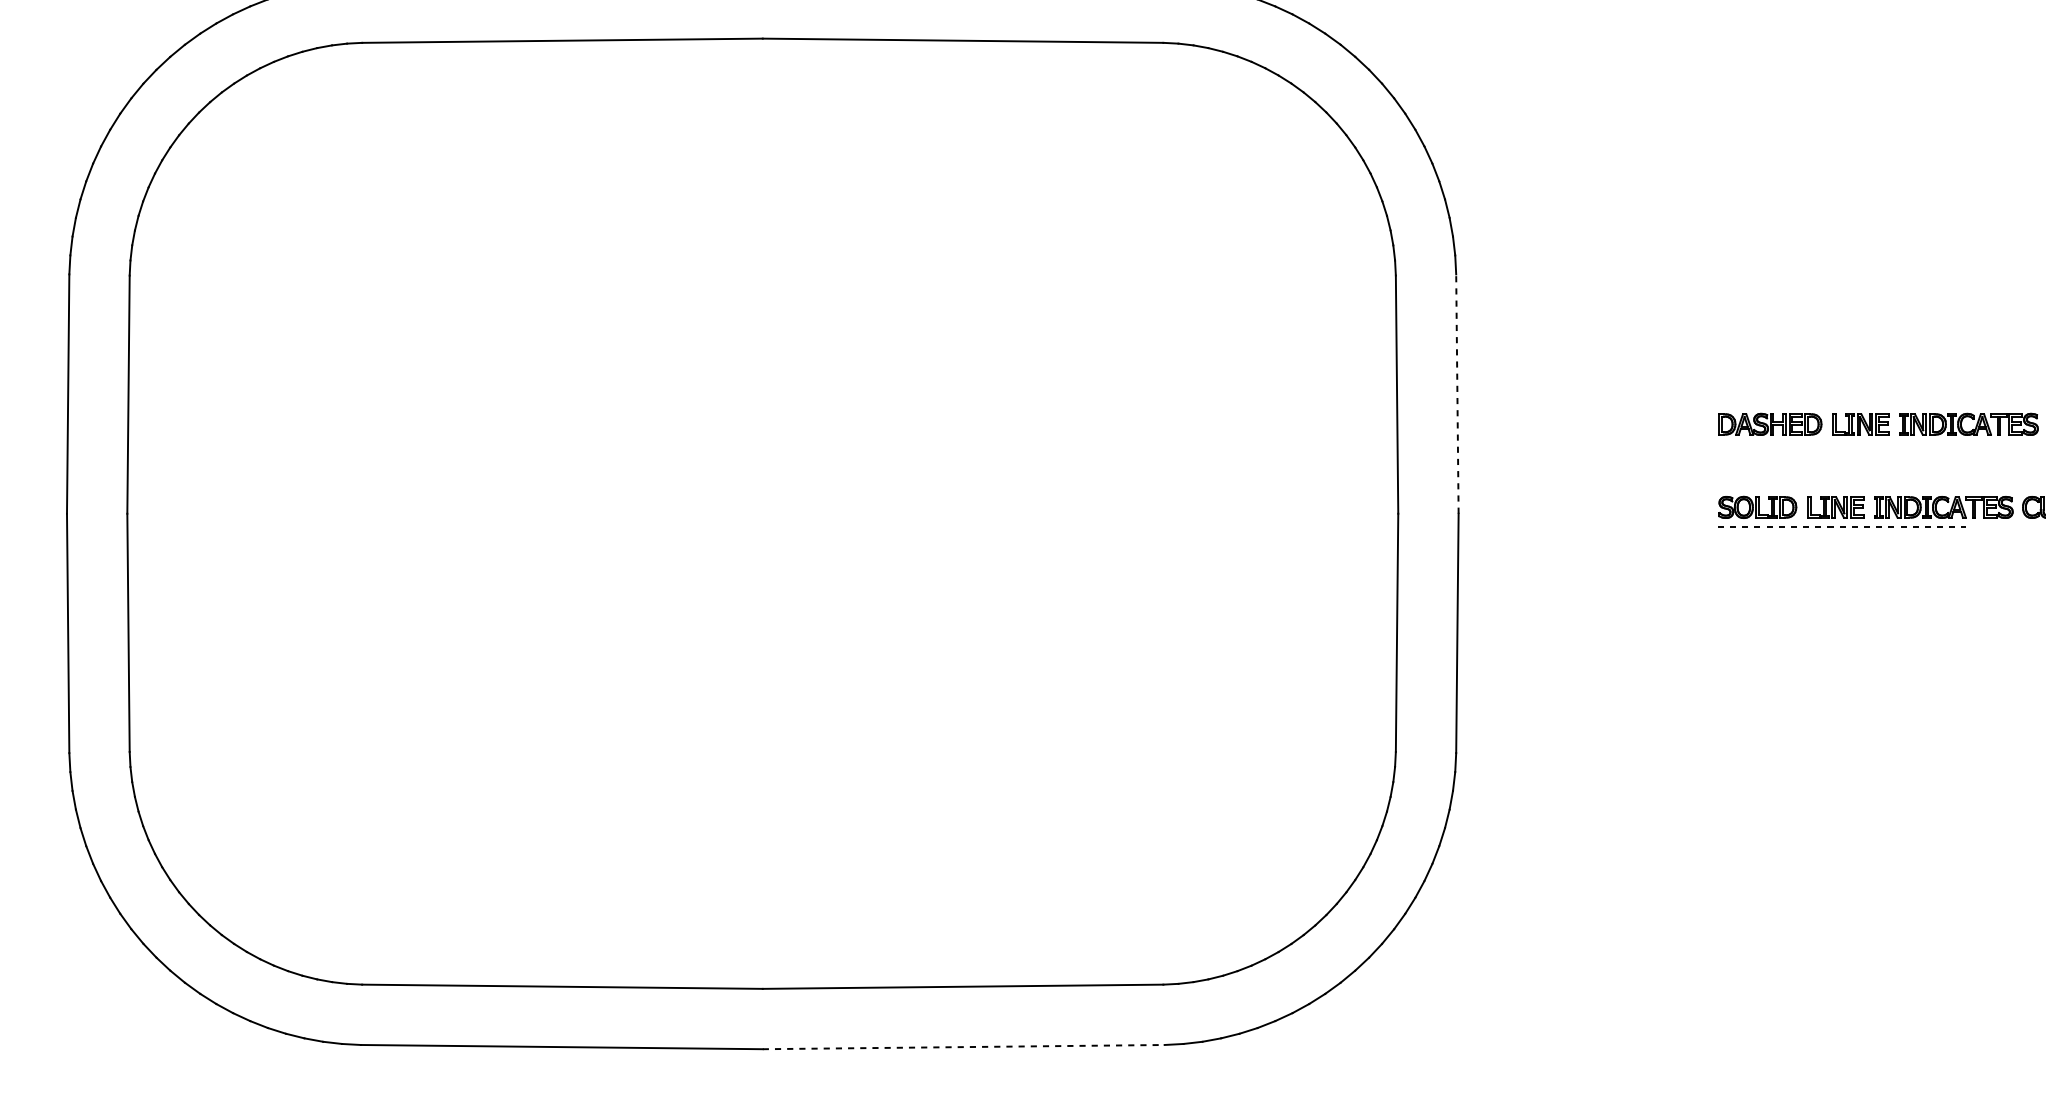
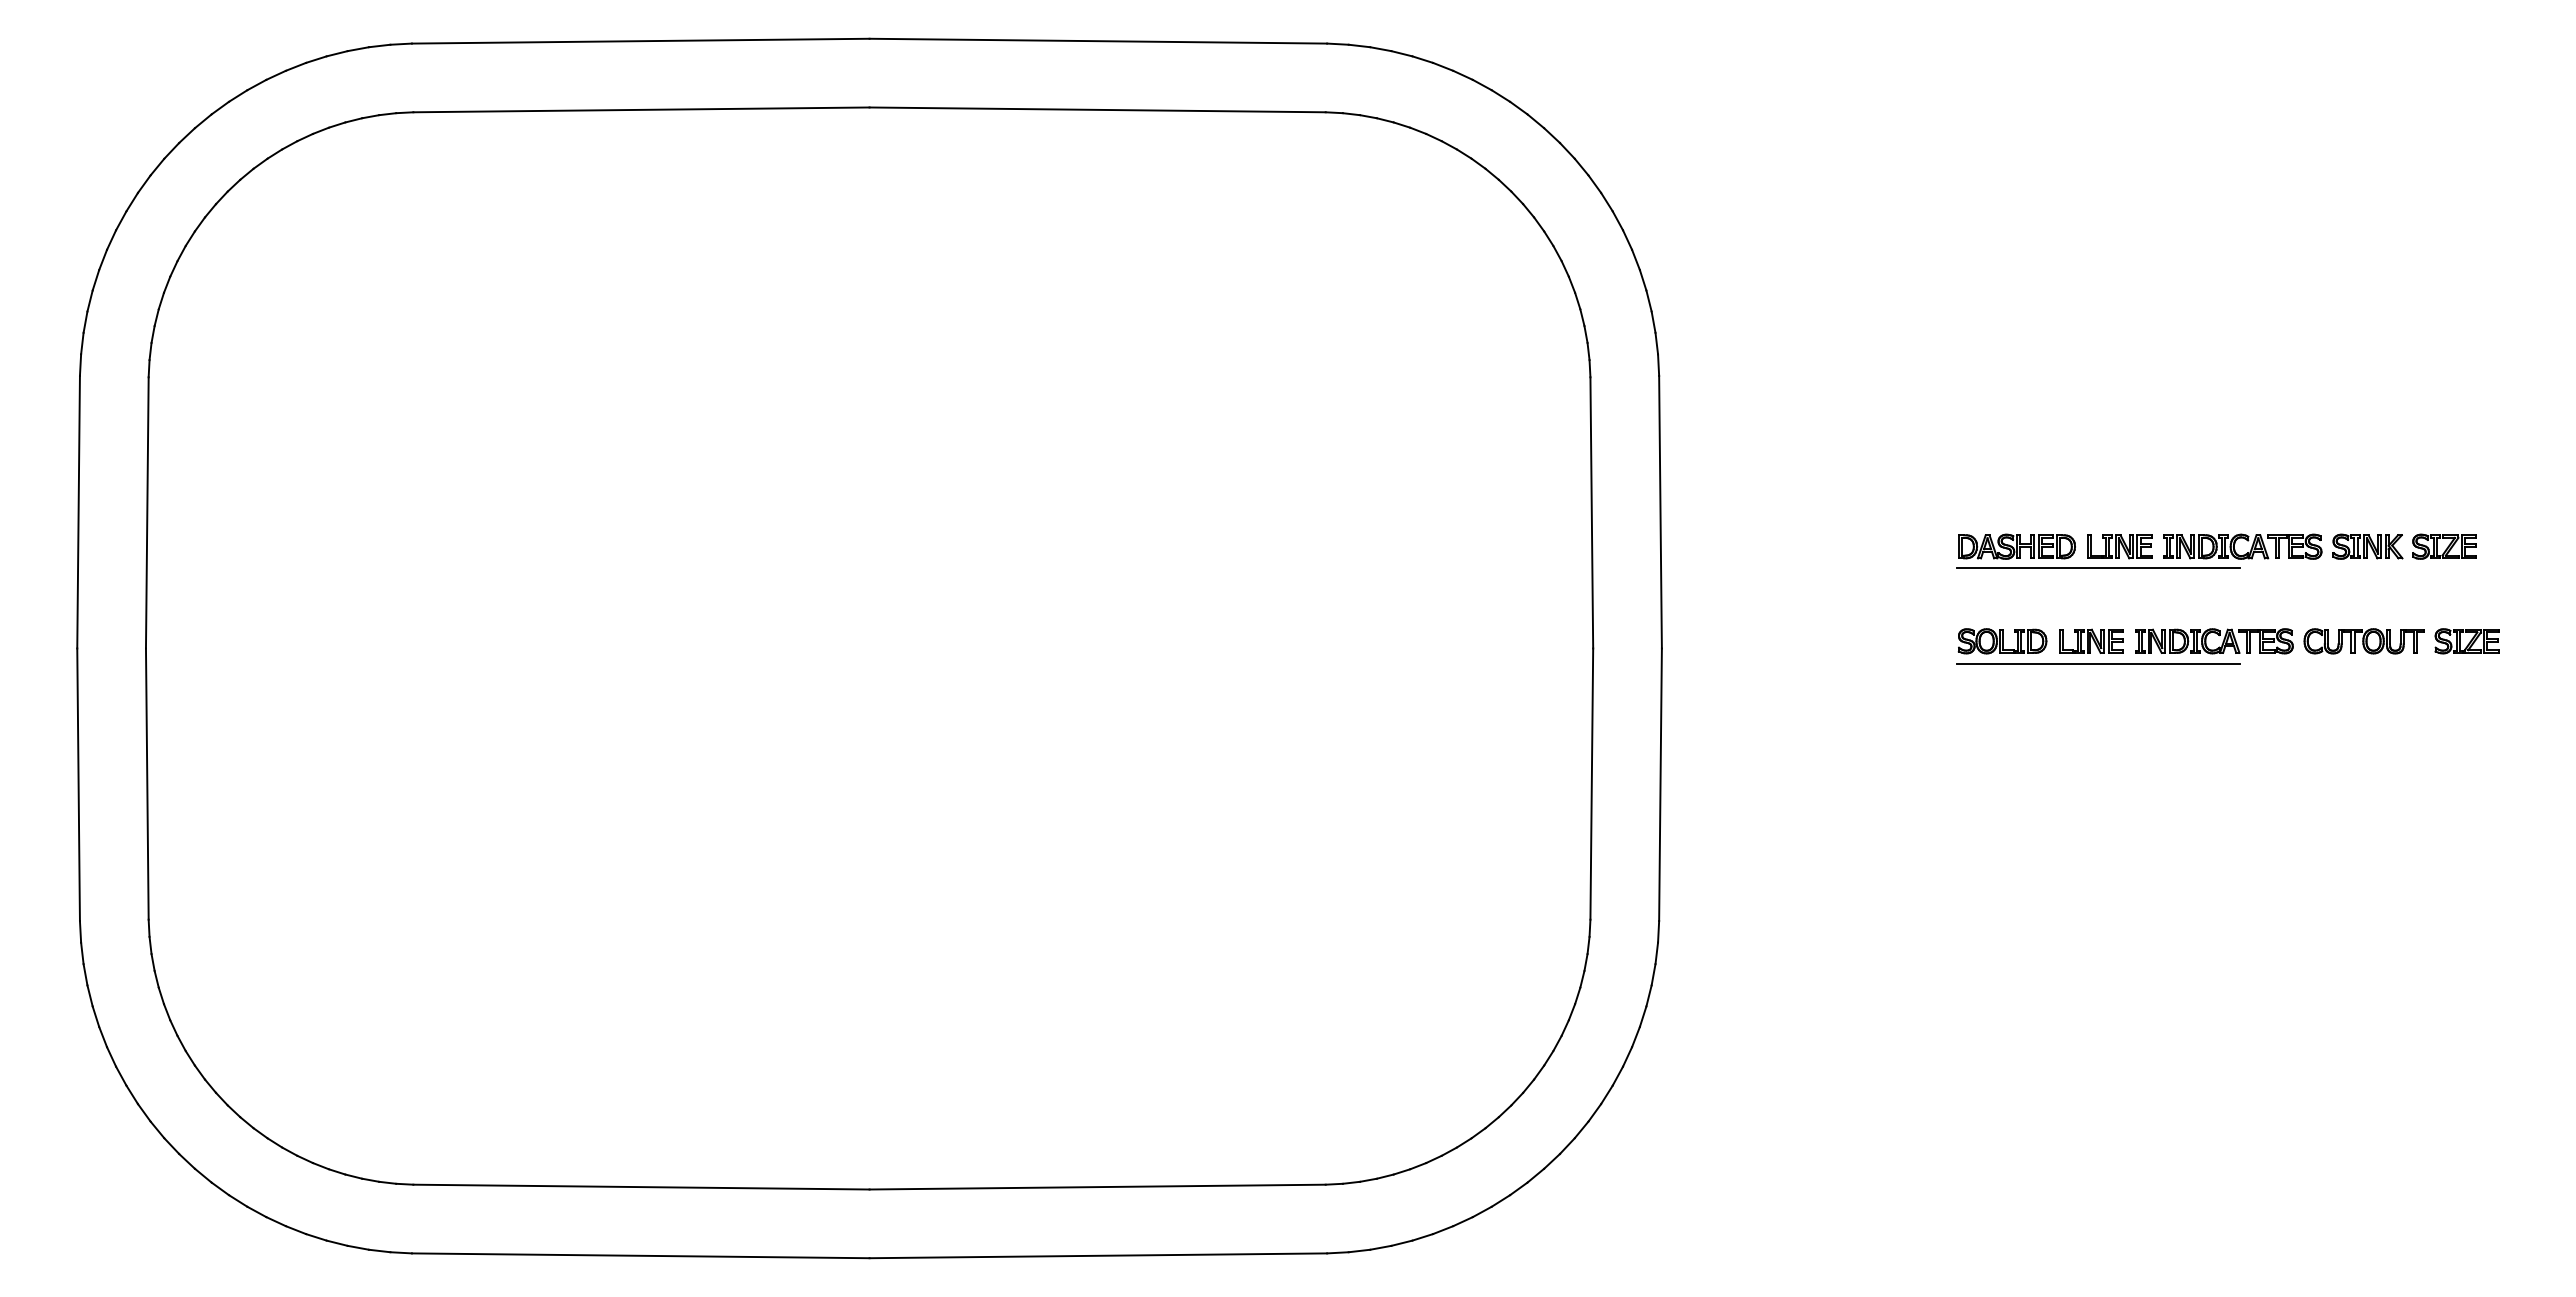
line: (1457, 393) -> (1660, 511), dashed -> solid
line: (1842, 443) -> (2098, 568), added
line: (1842, 526) -> (2098, 663), dashed -> solid
line: (963, 1046) -> (1098, 1255), dashed -> solid

